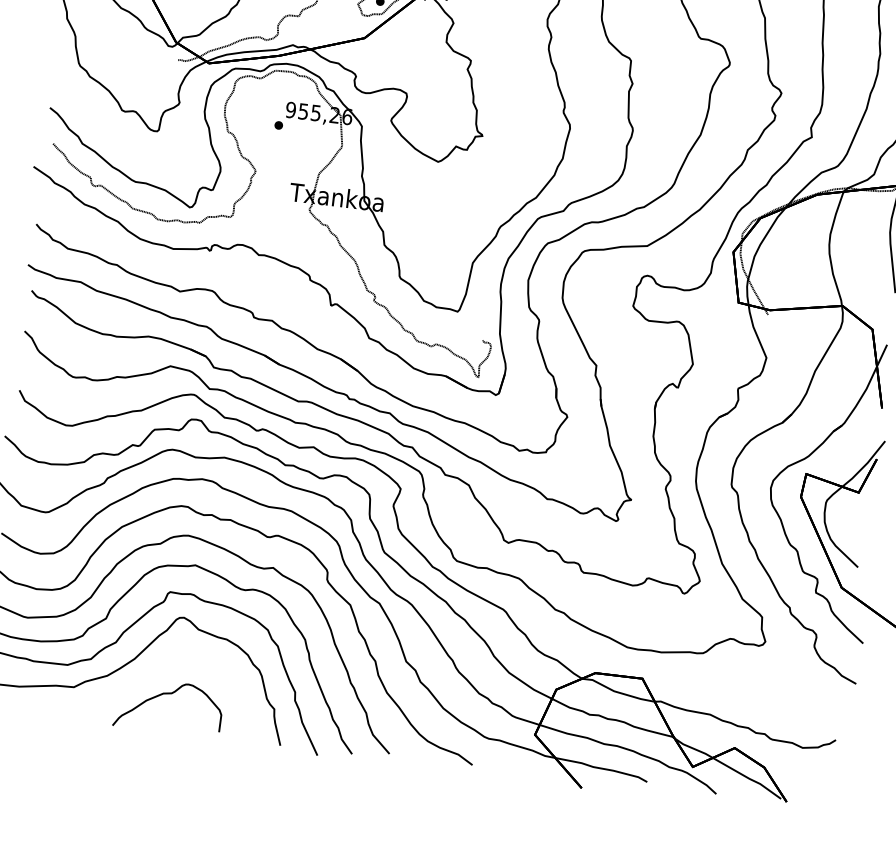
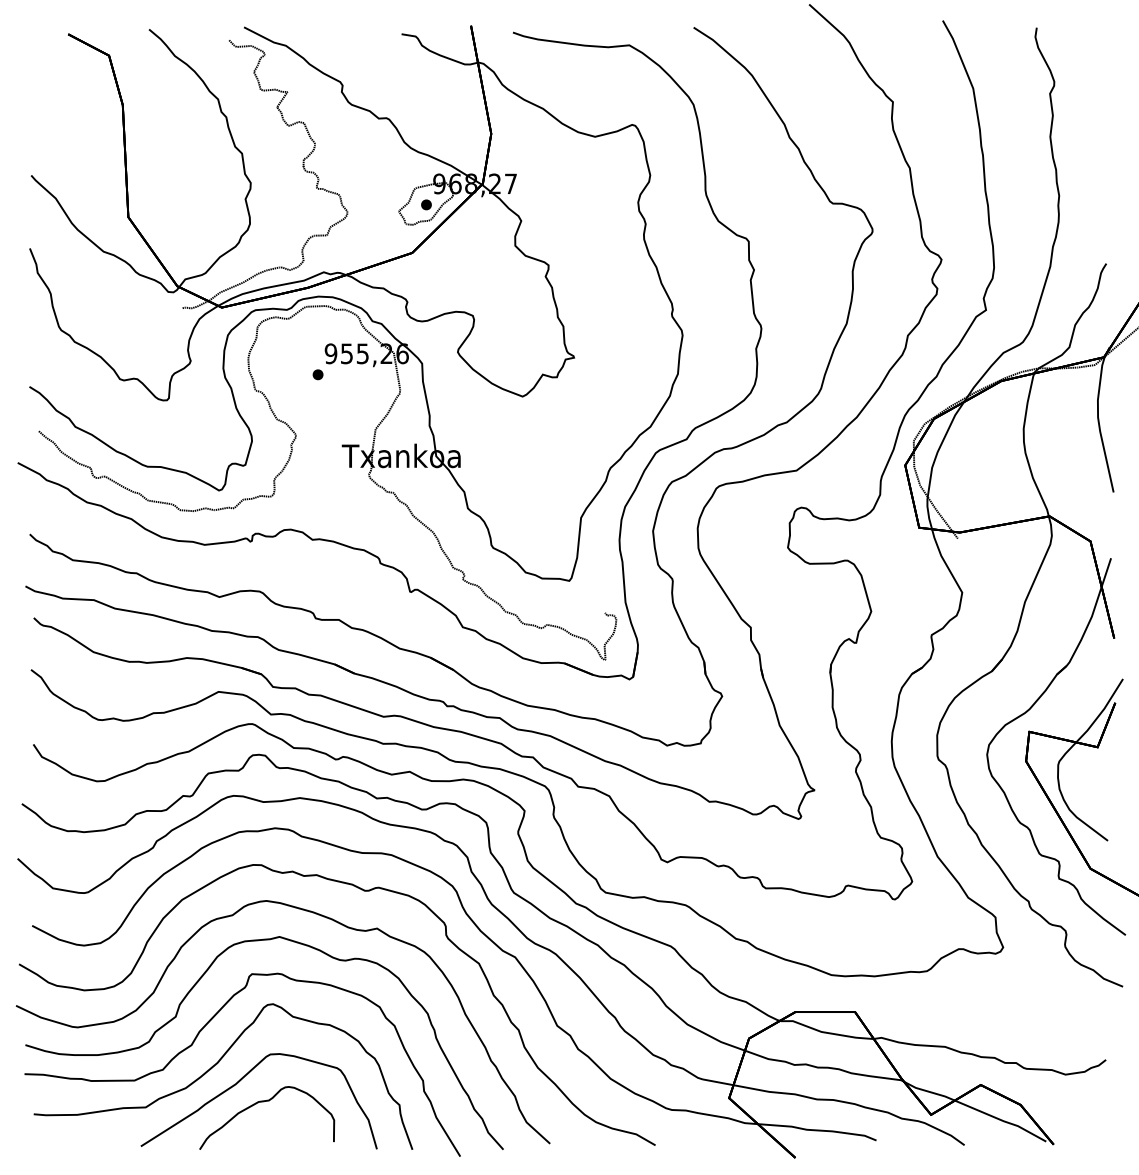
curve: (150, 676) -> (239, 1082), added

